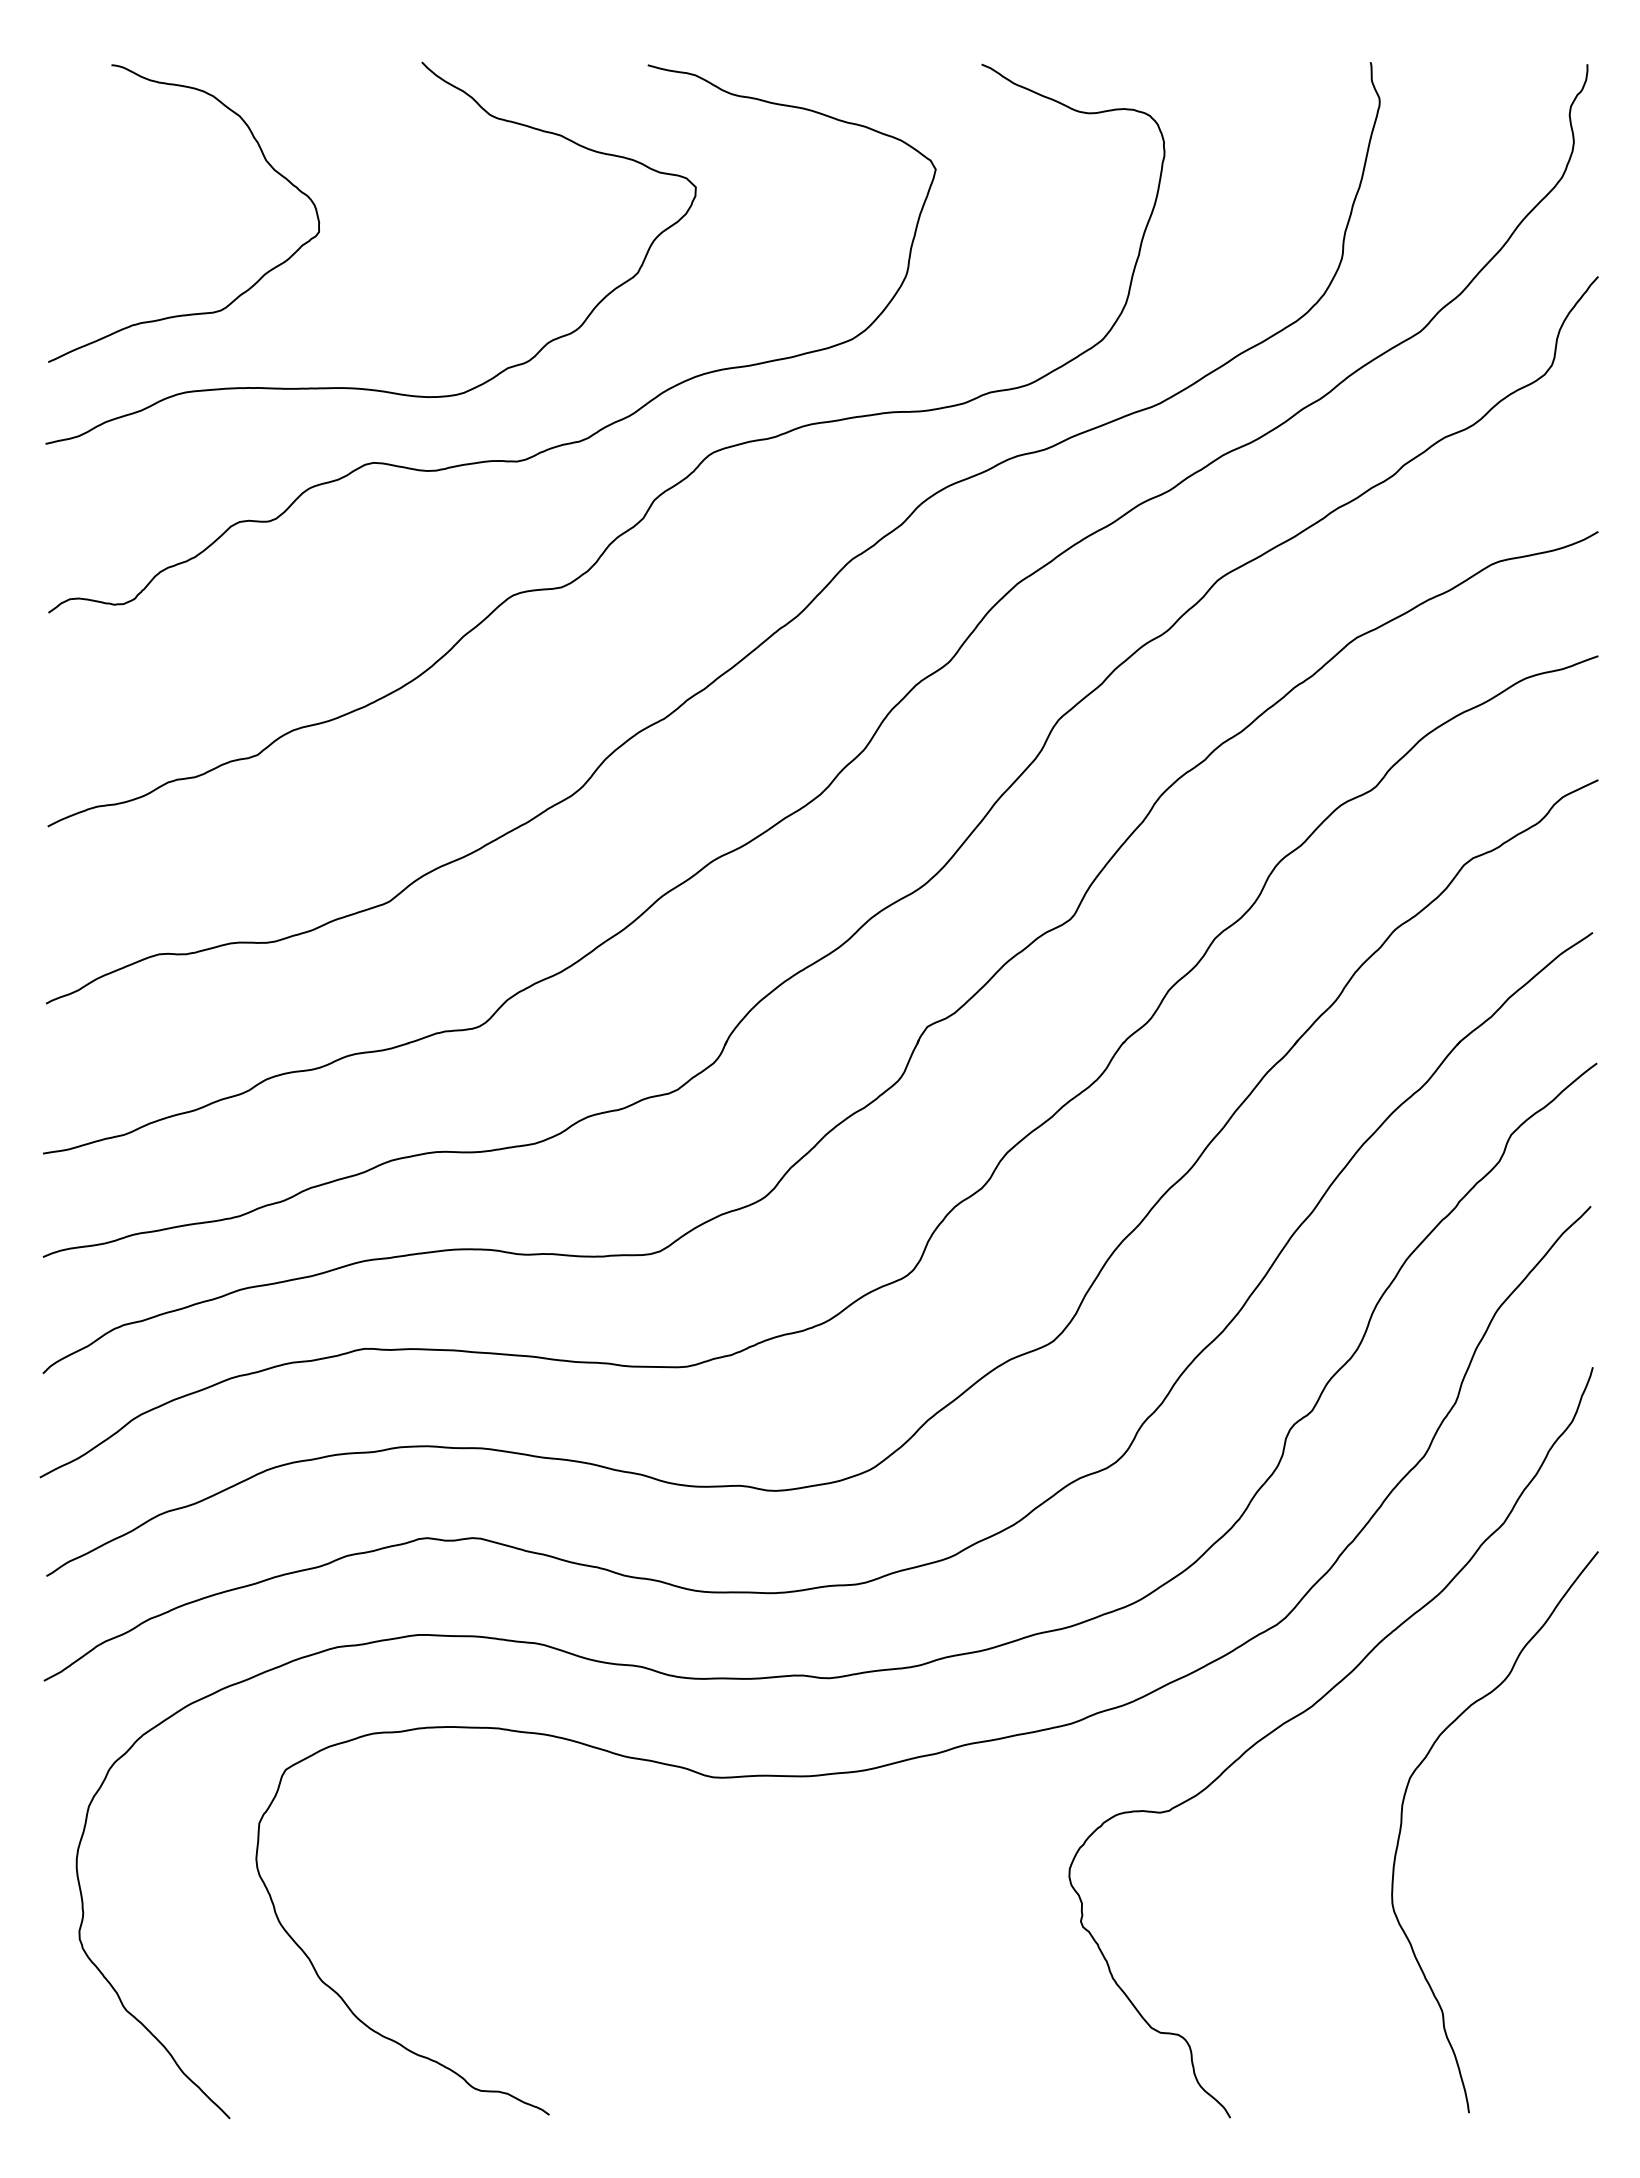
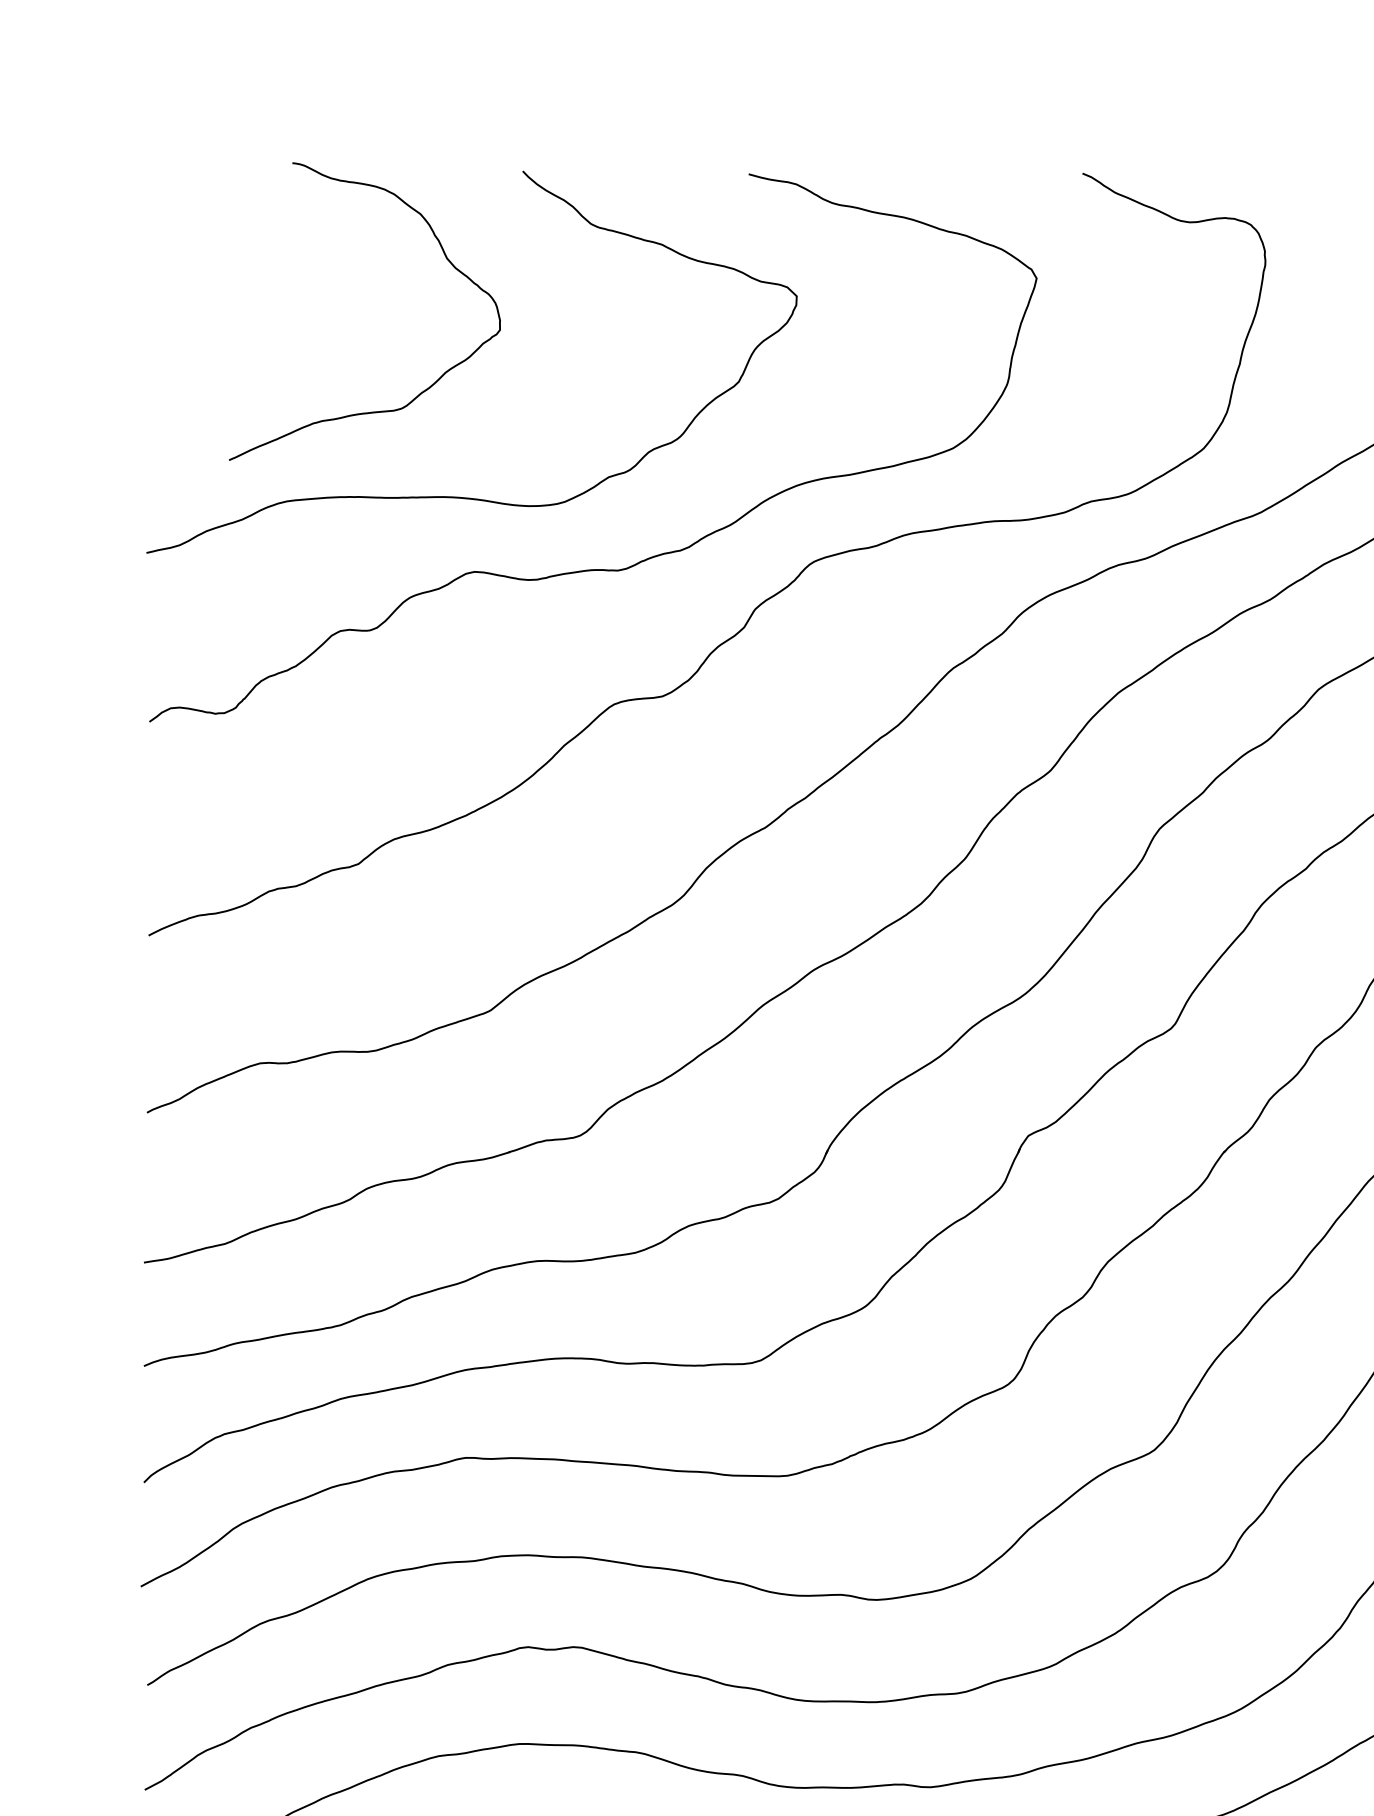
curve: (265, 161) -> (446, 259), moved

